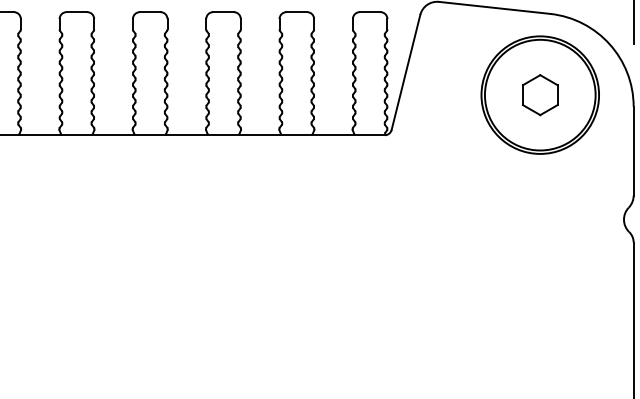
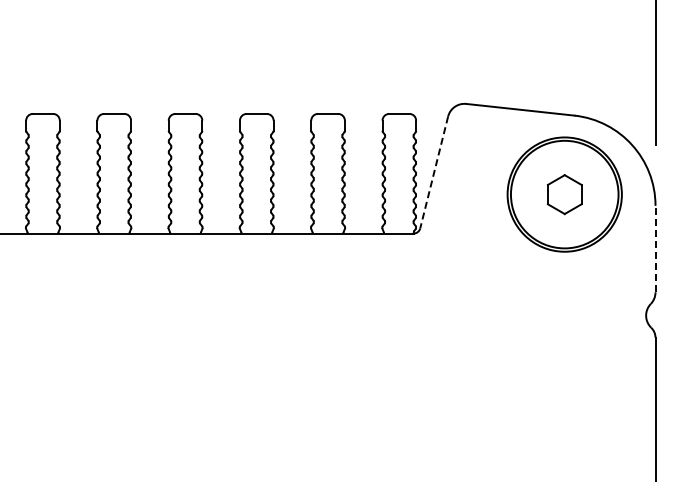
line: (406, 72) -> (434, 172), solid -> dashed
line: (633, 150) -> (655, 248), solid -> dashed

